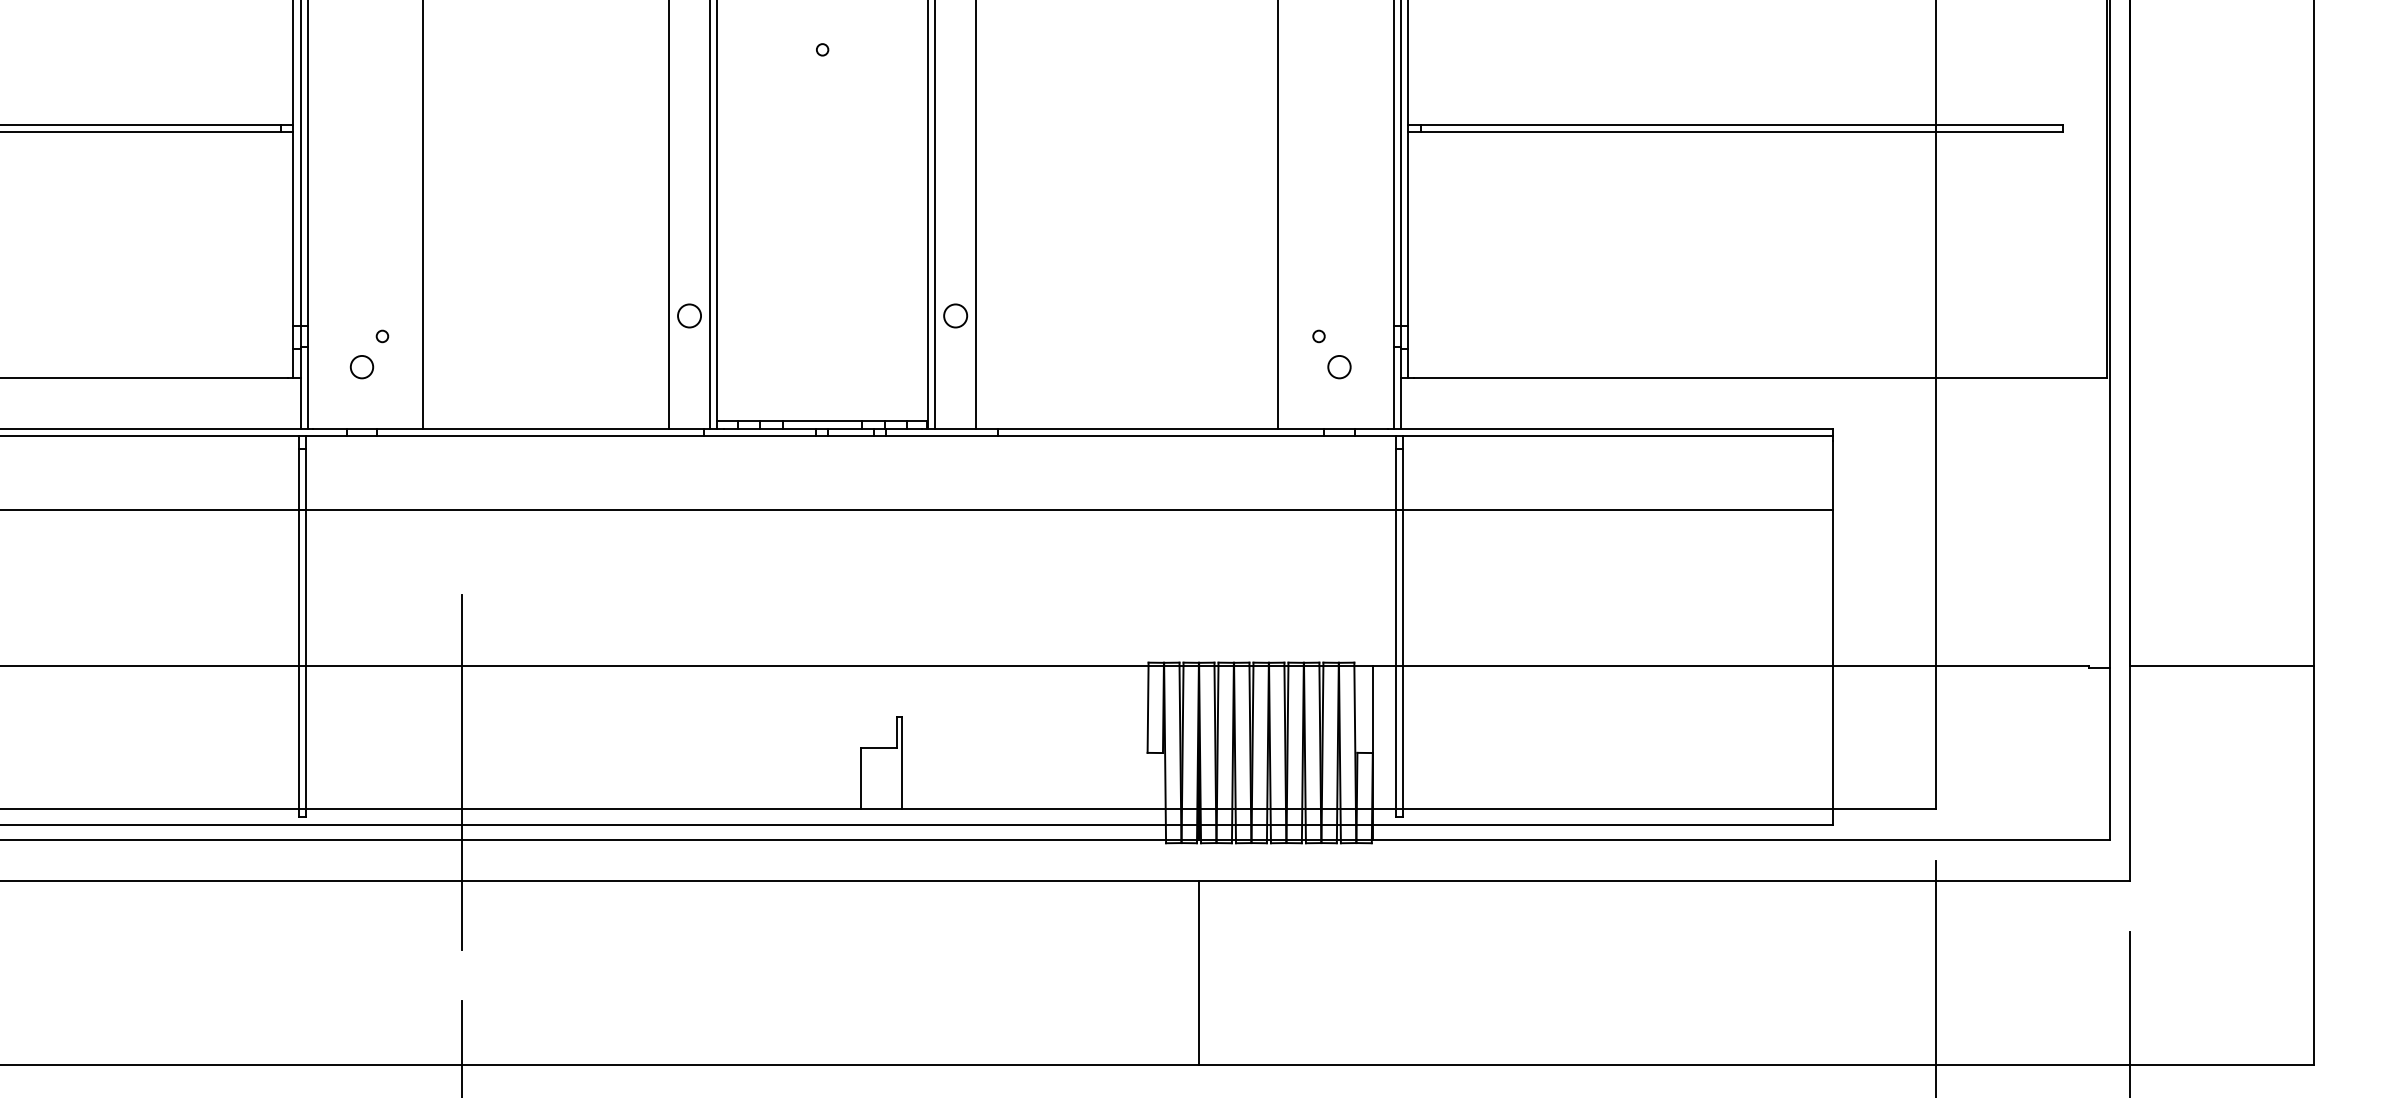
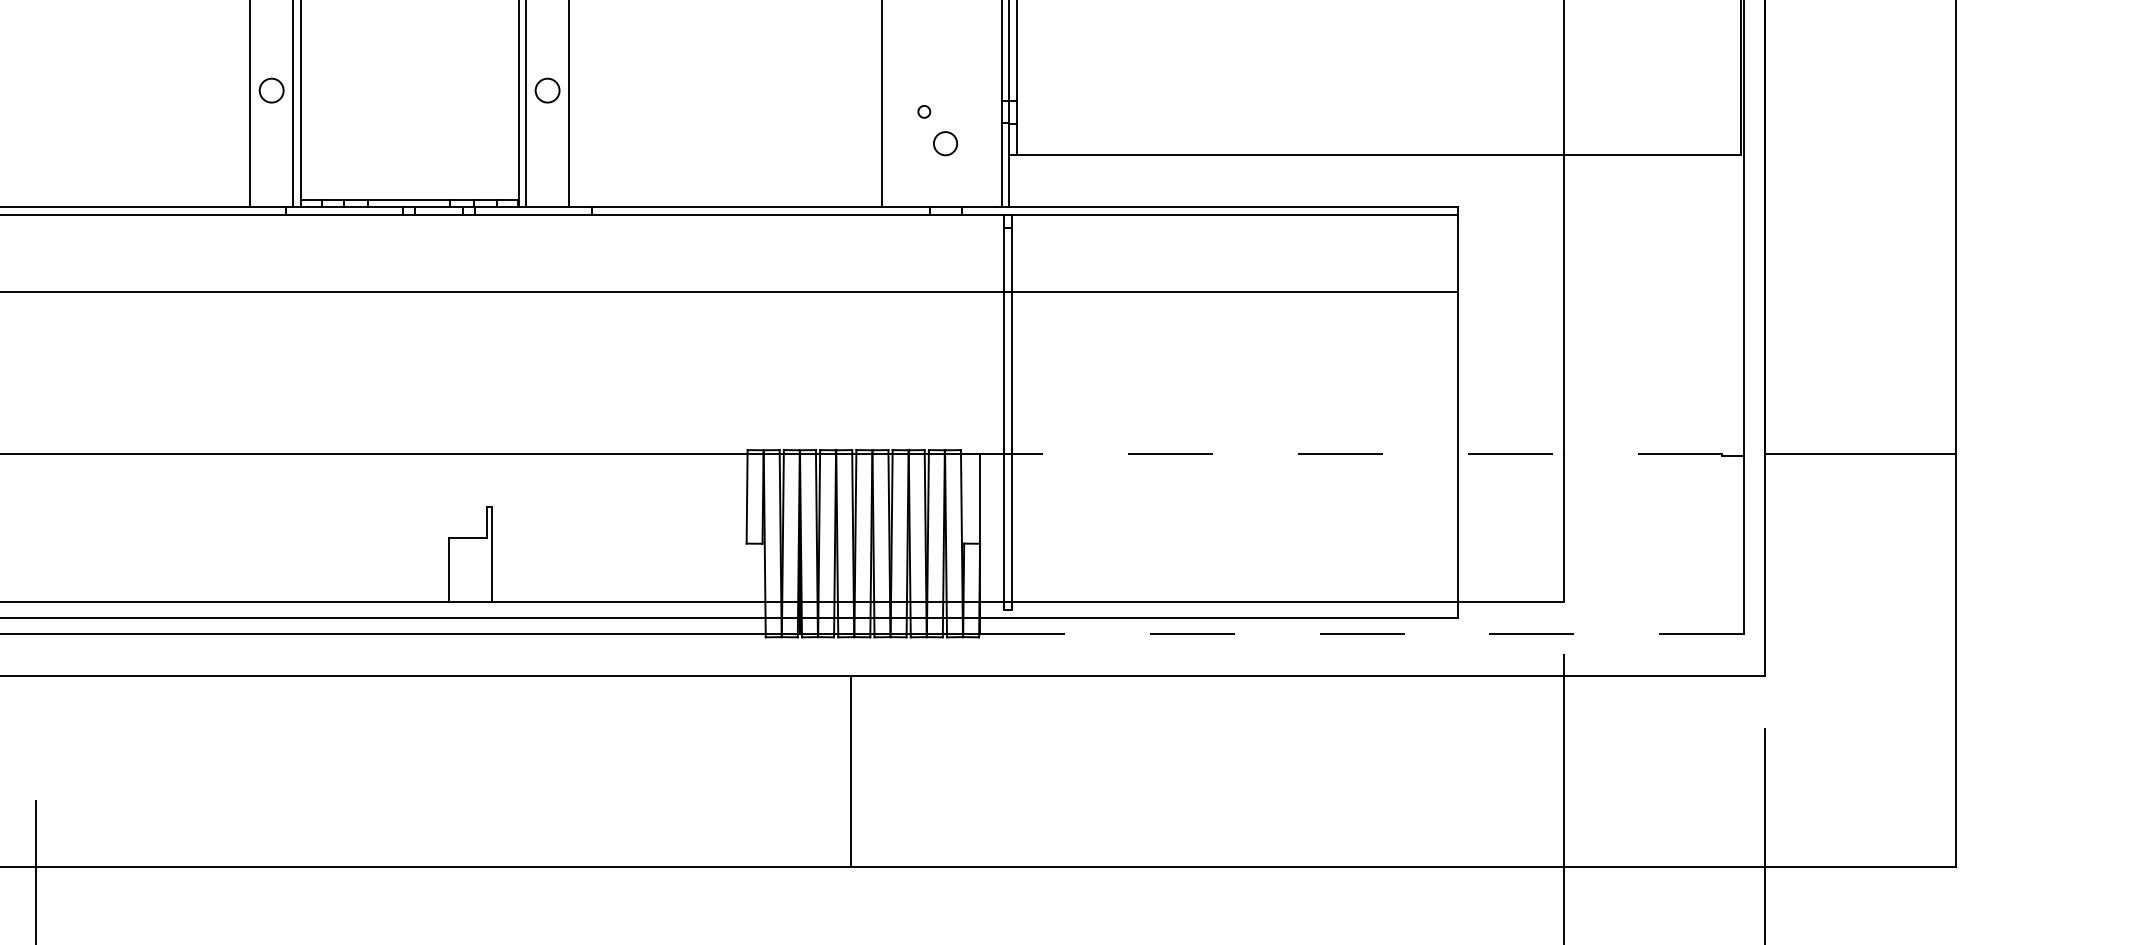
line: (1730, 666) -> (1350, 454), solid -> dashed
line: (461, 772) -> (35, 563), removed
line: (1741, 840) -> (1362, 634), solid -> dashed
line: (1198, 972) -> (851, 771), moved

